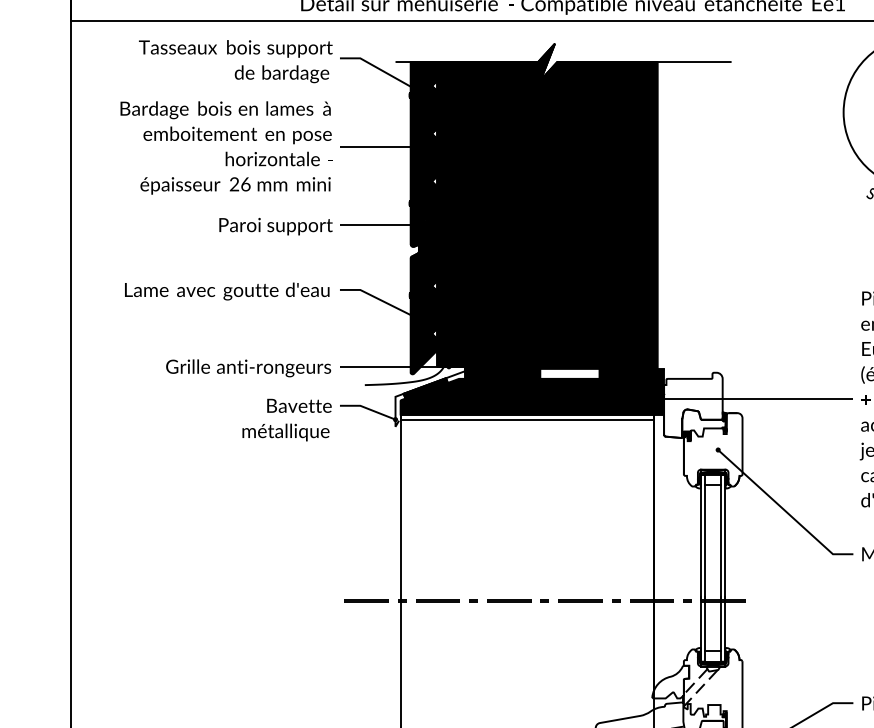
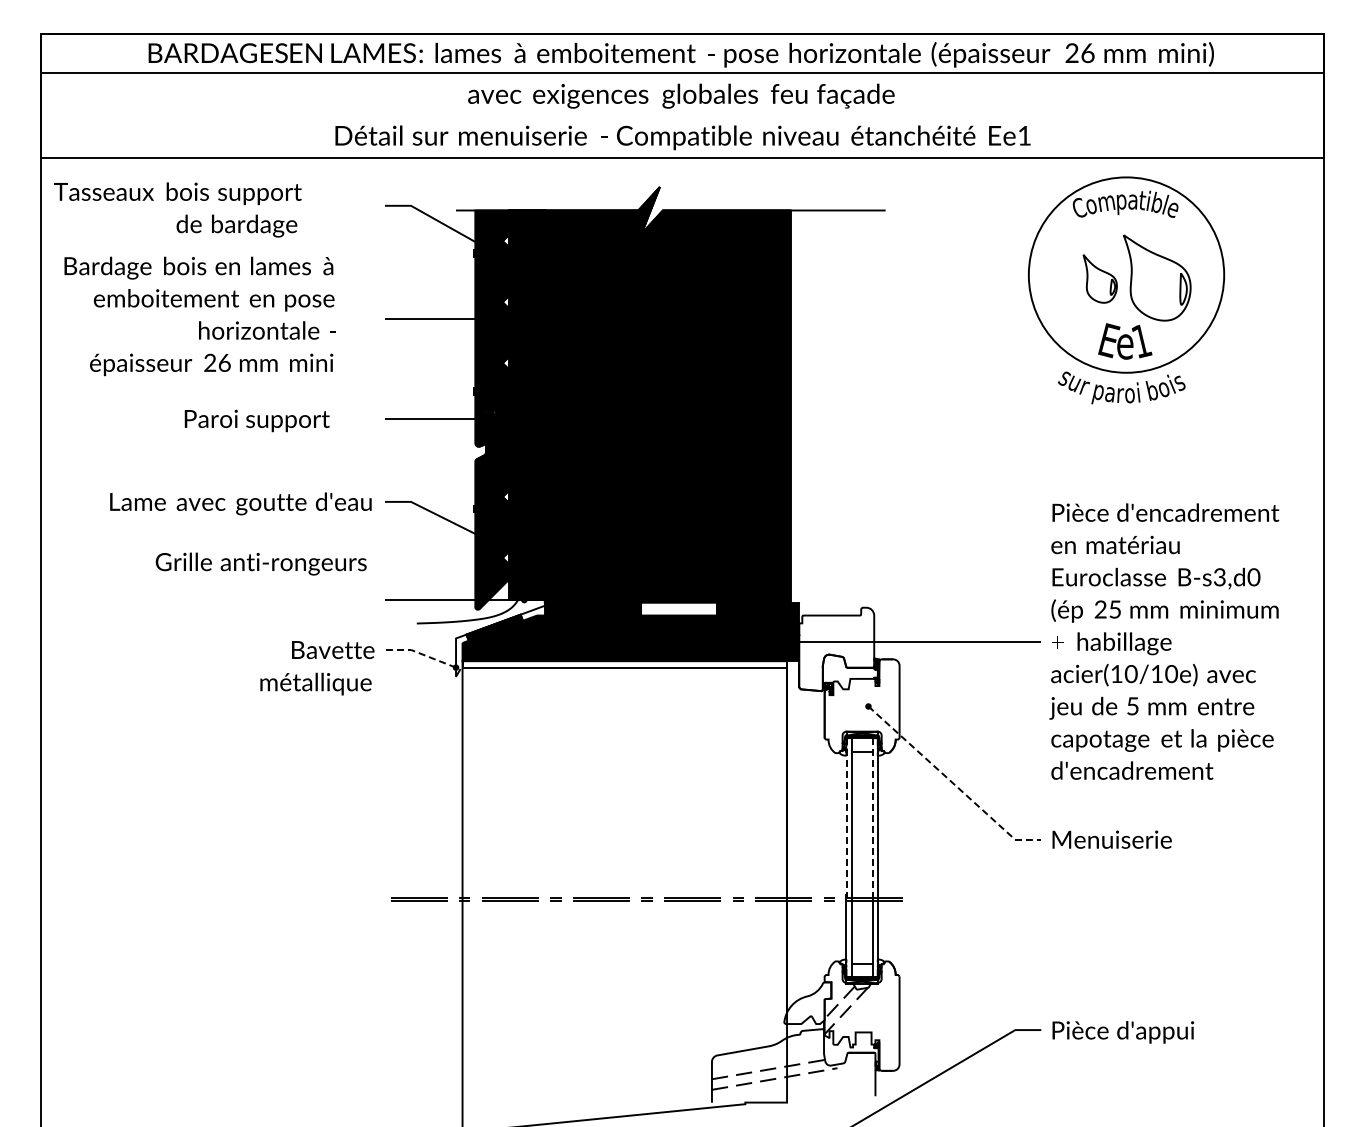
text: (235, 61) -> (177, 209), moved
text: (226, 148) -> (199, 316), moved
text: (275, 226) -> (256, 420), moved
text: (248, 367) -> (260, 563), moved
line: (367, 408) -> (420, 653), solid -> dashed
line: (783, 509) -> (952, 782), solid -> dashed
line: (700, 537) -> (846, 818), solid -> dashed
line: (721, 537) -> (872, 818), solid -> dashed

